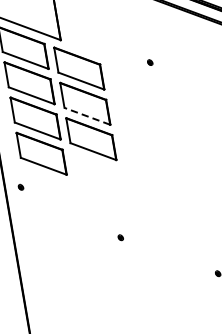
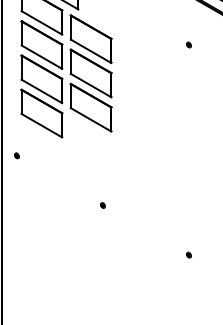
part: (149, 62) -> (188, 44), moved
line: (86, 116) -> (90, 85), dashed -> solid
part: (20, 187) -> (16, 155), moved

